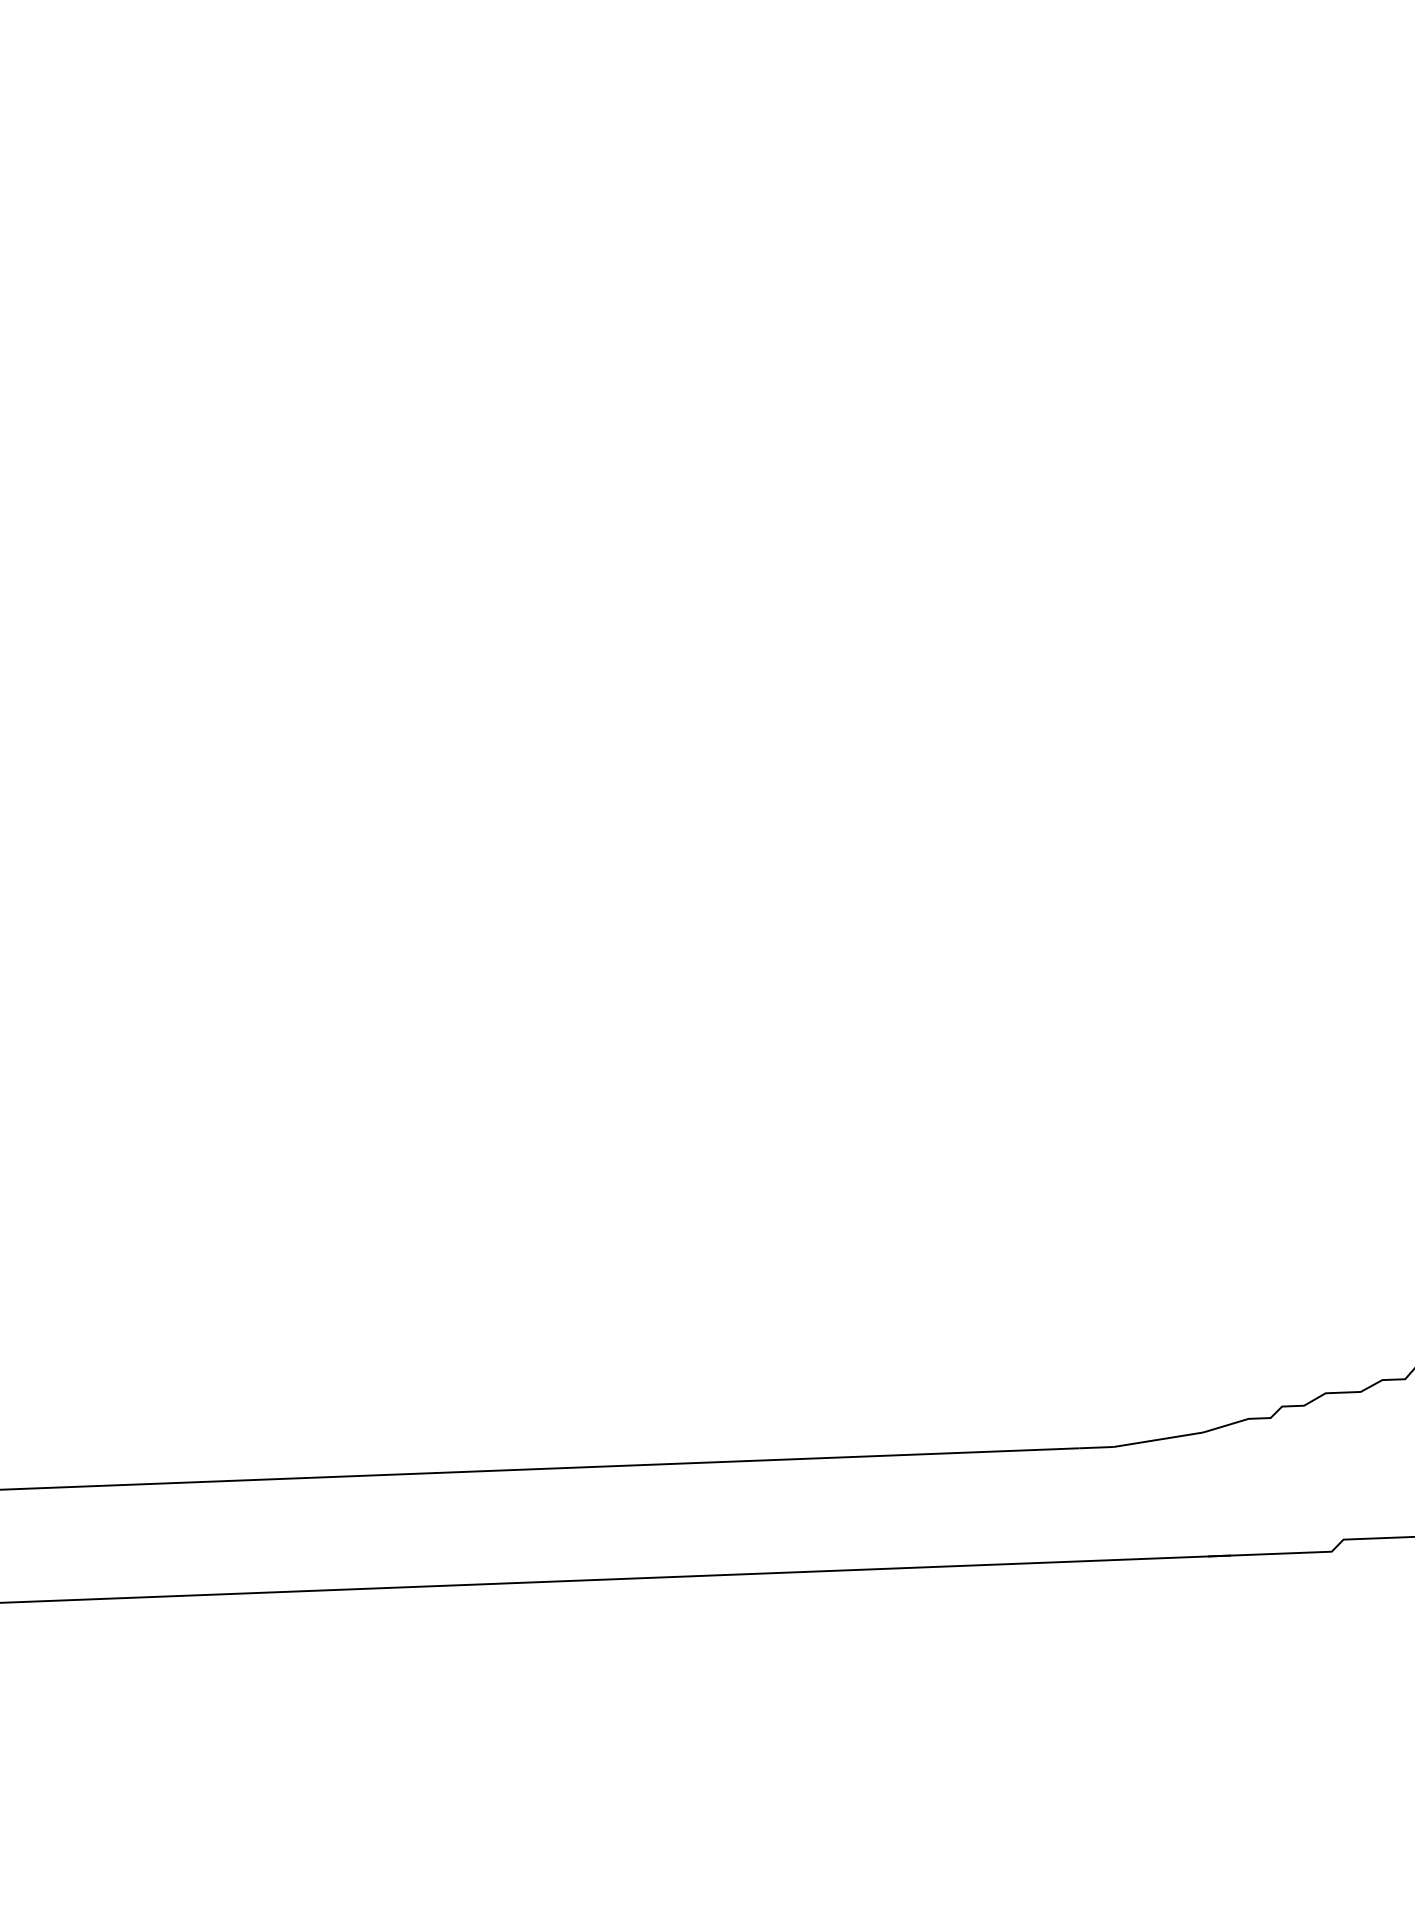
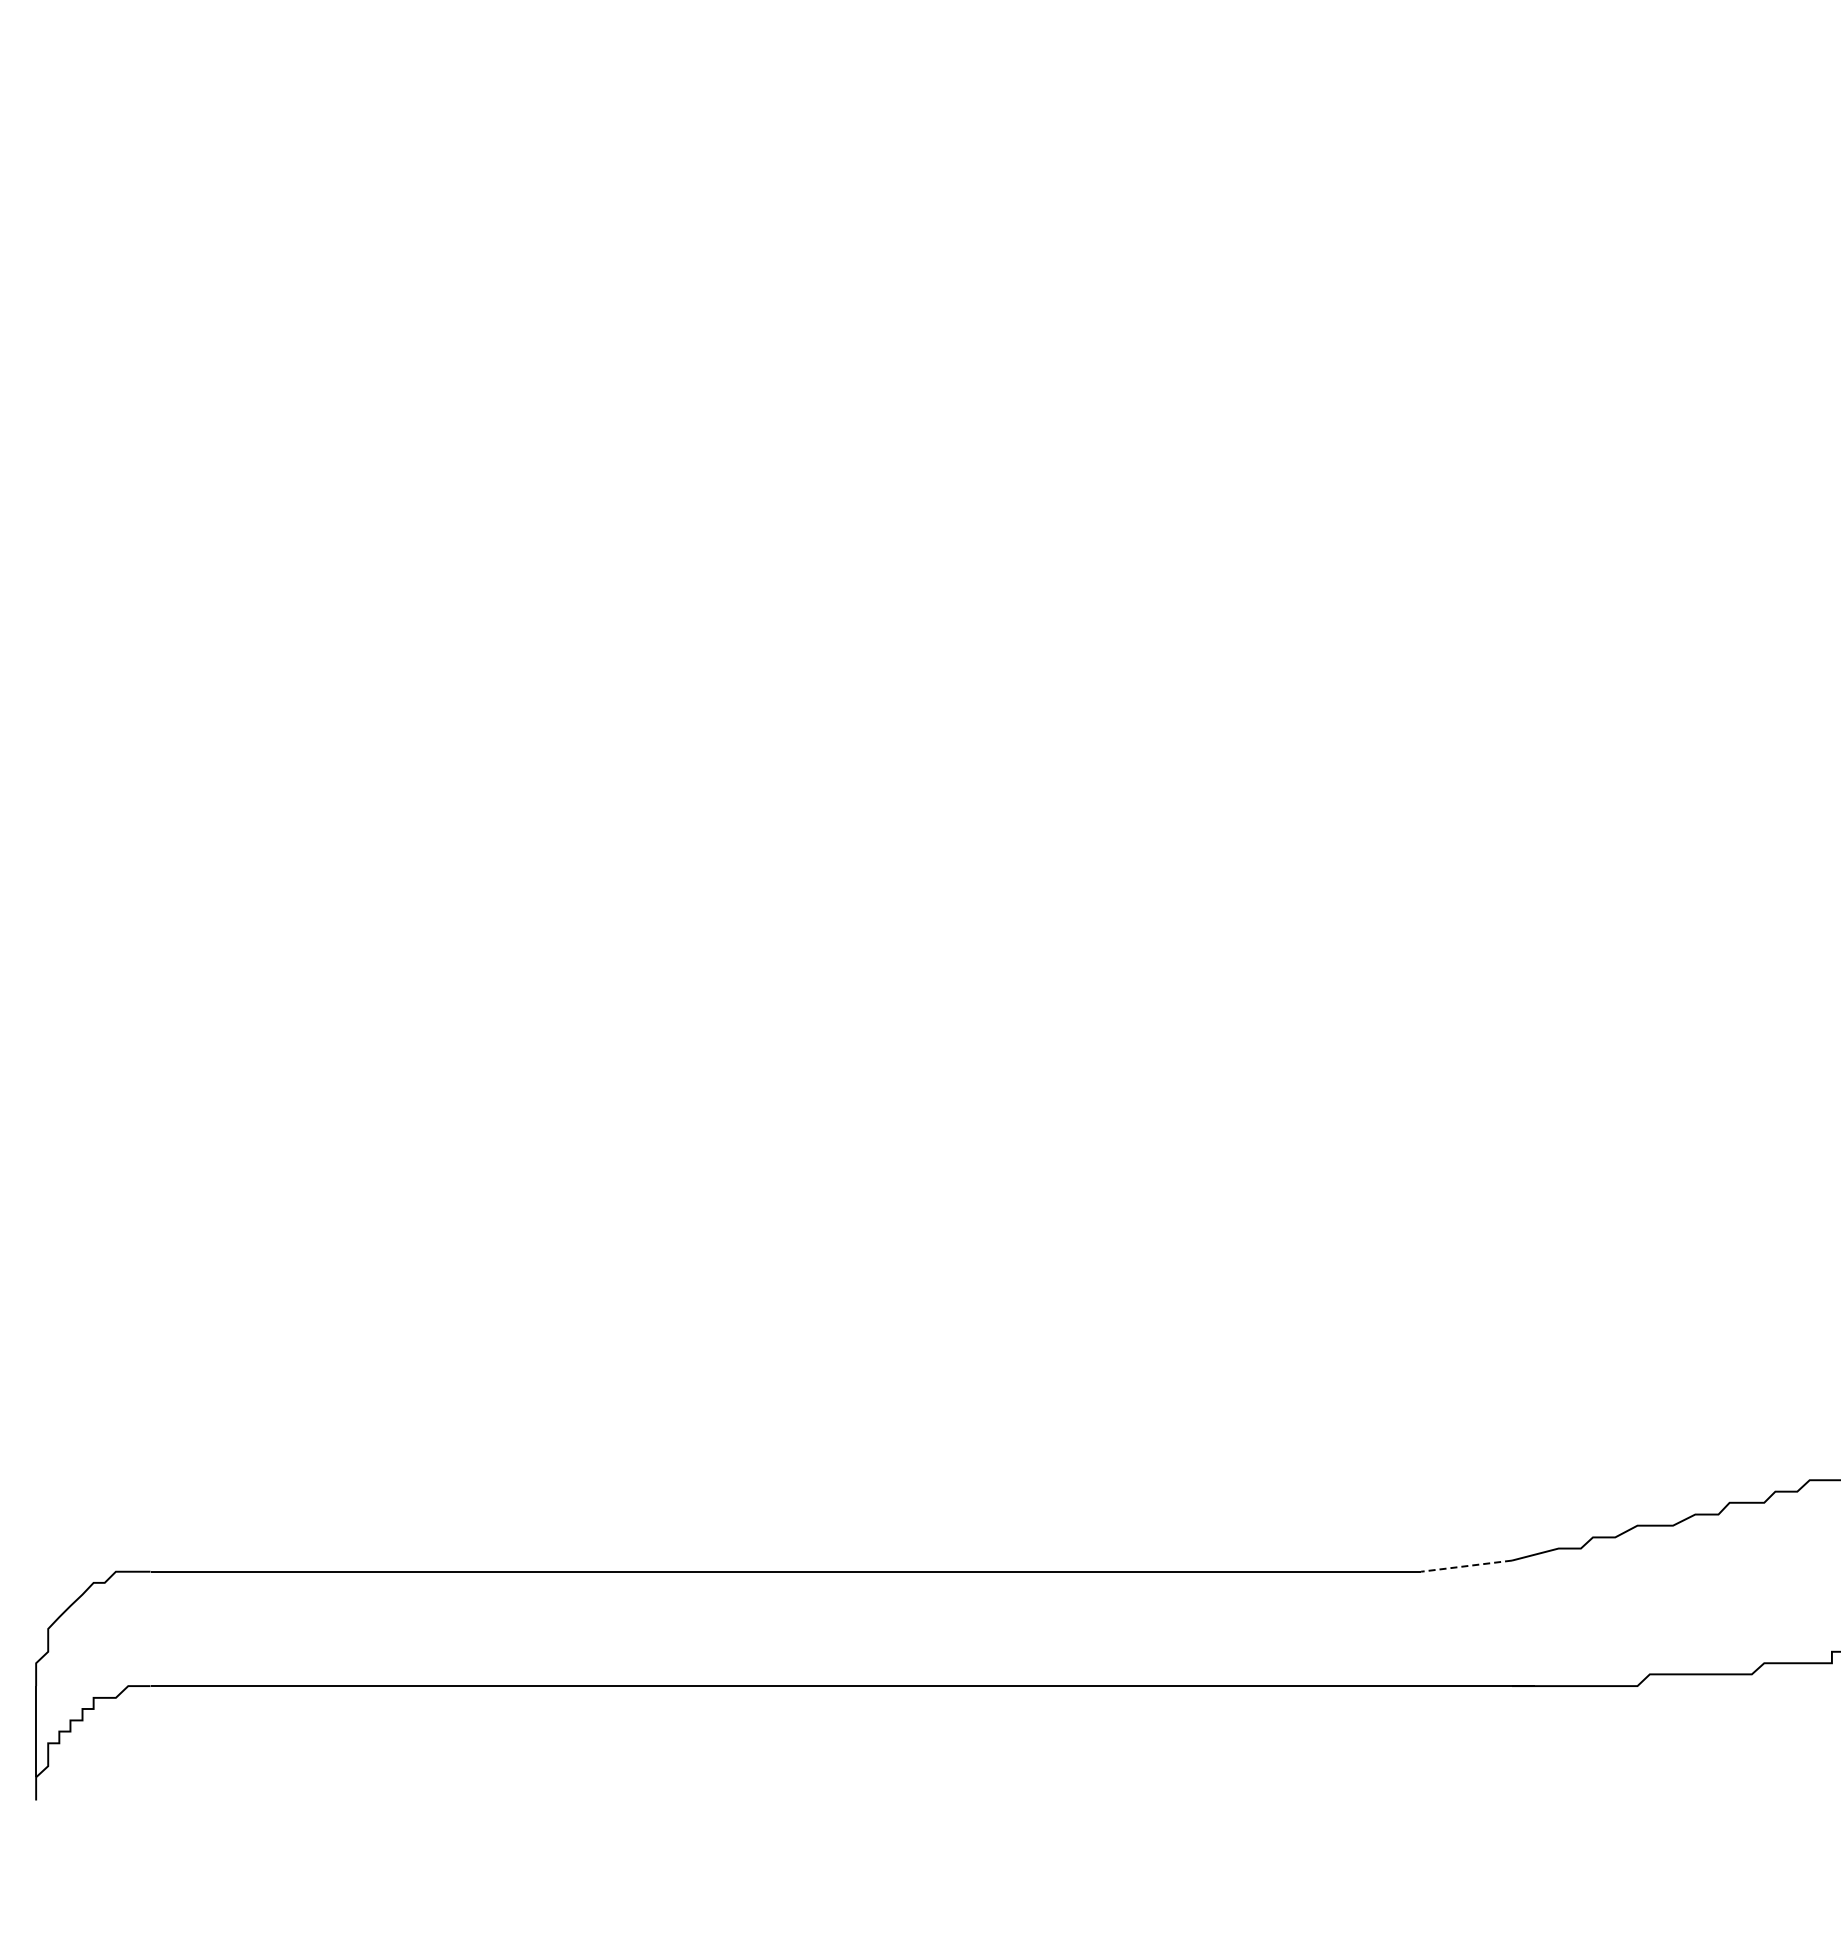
line: (1158, 1440) -> (1466, 1566), solid -> dashed

